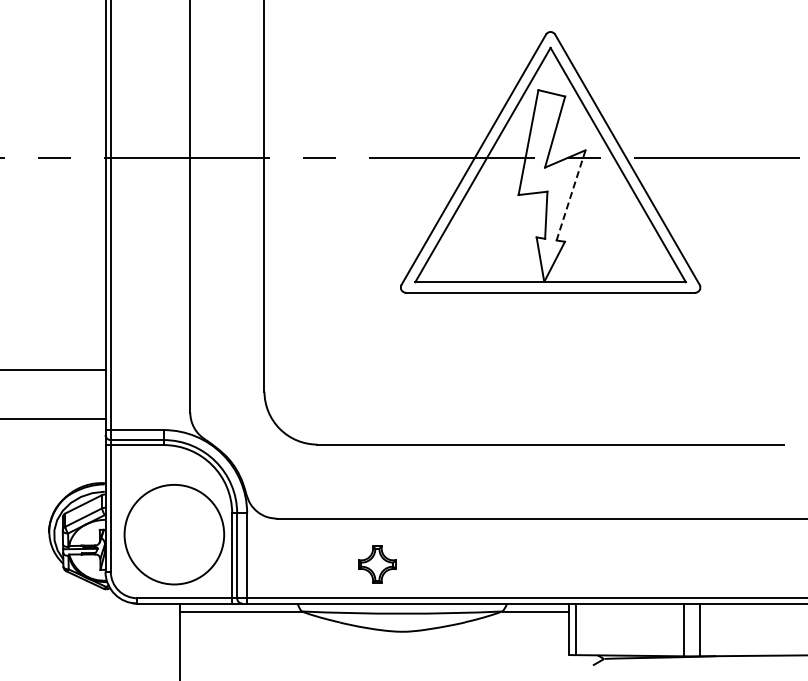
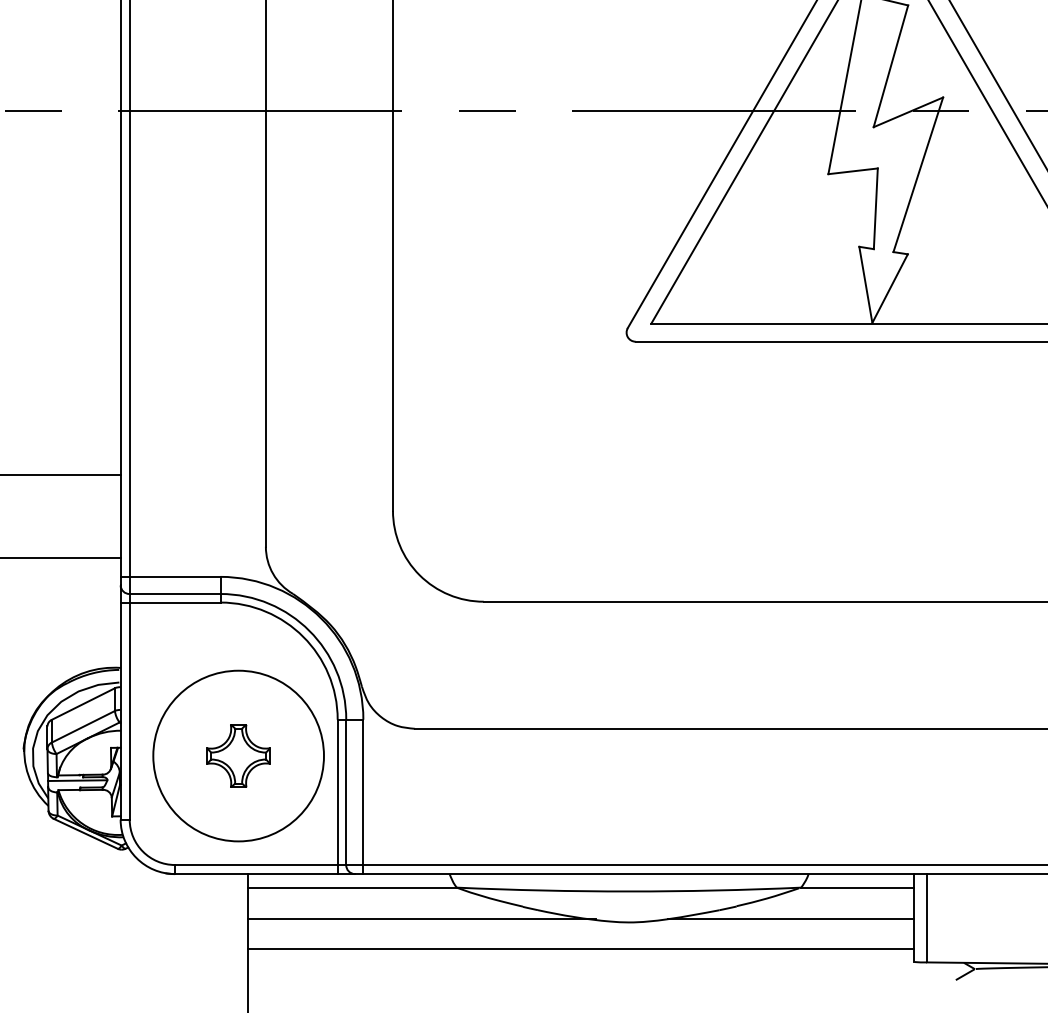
line: (570, 195) -> (917, 174), dashed -> solid
part: (377, 564) -> (238, 755), moved
line: (280, 629) -> (420, 918), added
line: (496, 629) -> (790, 918), added
line: (373, 647) -> (579, 949), added

